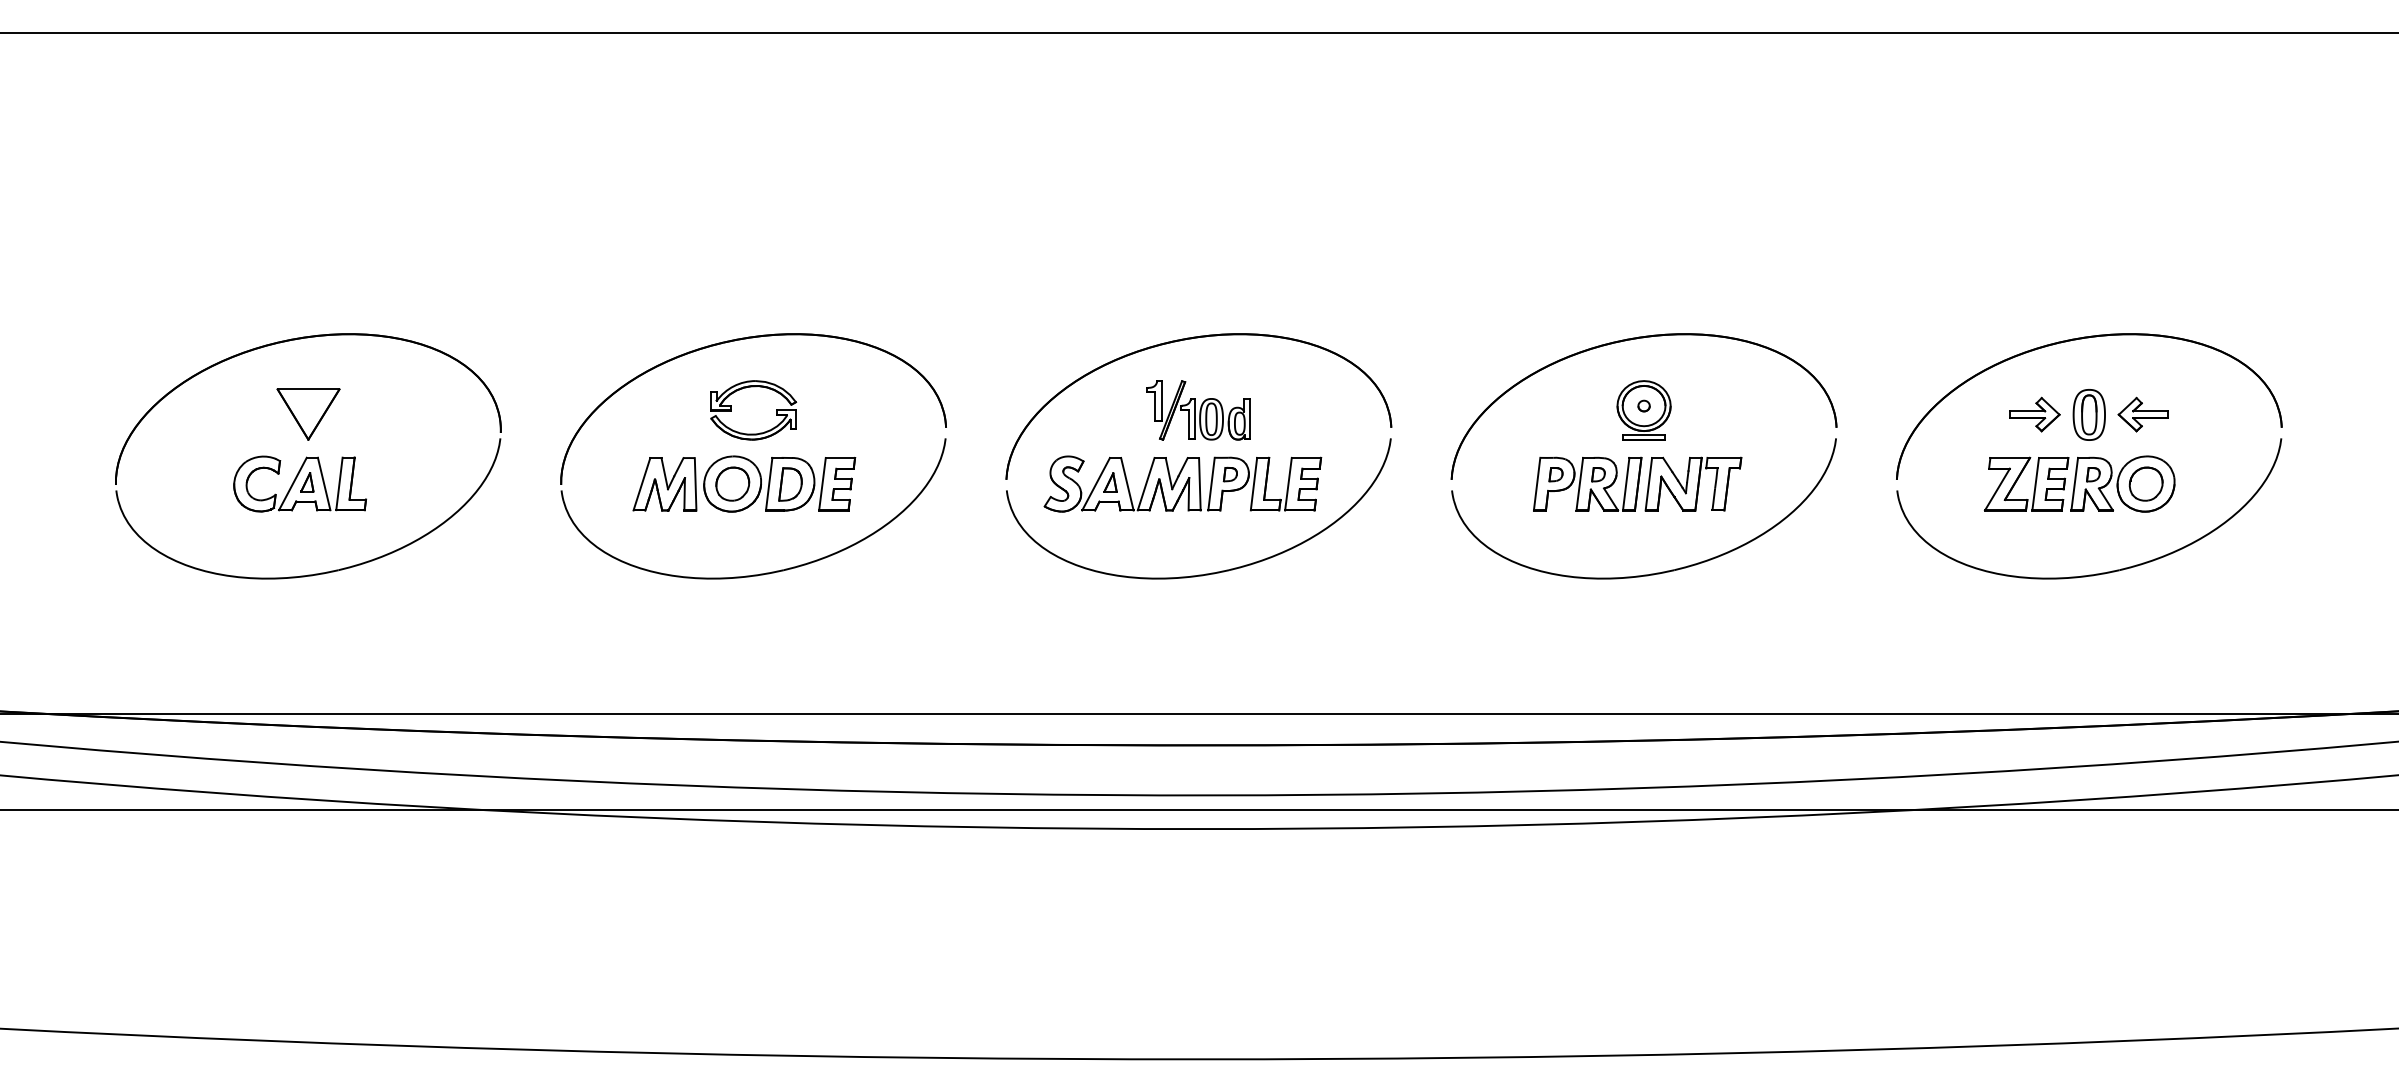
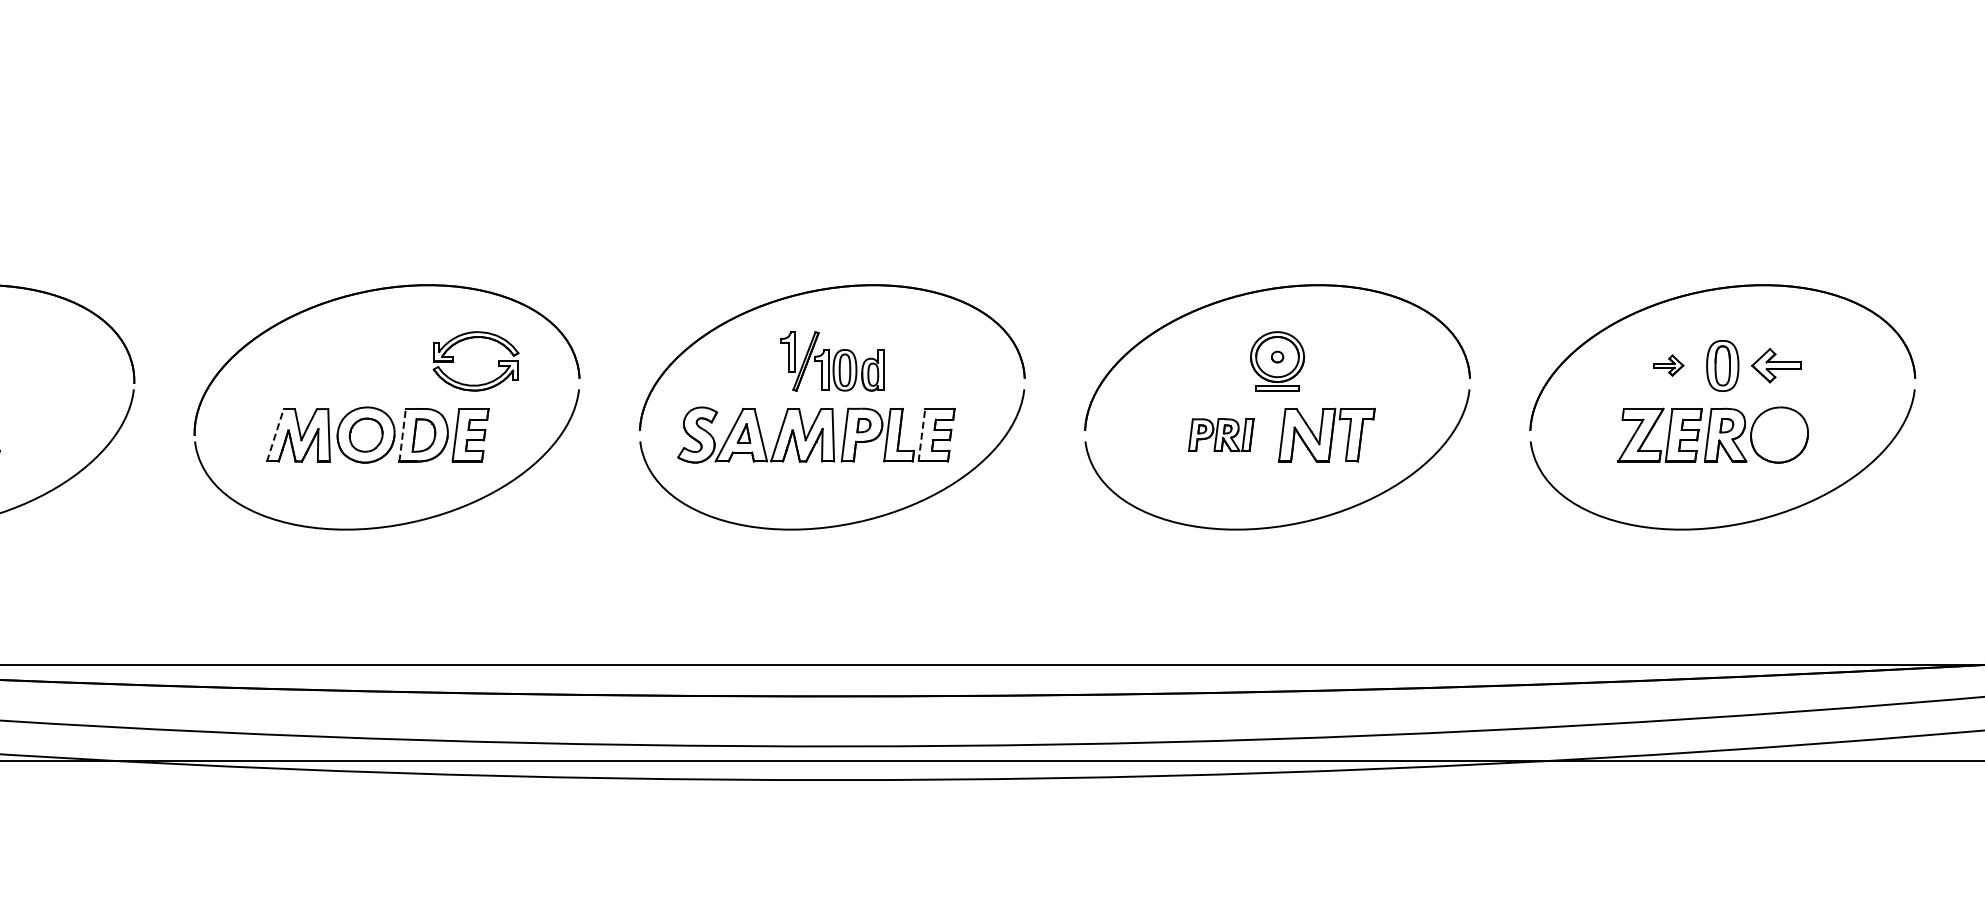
part: (731, 410) -> (453, 361), moved
part: (2034, 414) -> (1667, 365), size x0.6
part: (1587, 483) -> (1220, 434), size x0.6
part: (2145, 483) -> (1778, 434), removed
line: (641, 484) -> (274, 435), solid -> dashed
line: (769, 484) -> (402, 435), solid -> dashed
line: (1288, 484) -> (921, 435), solid -> dashed

